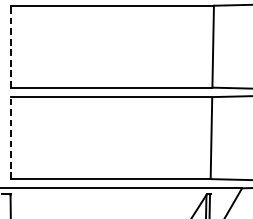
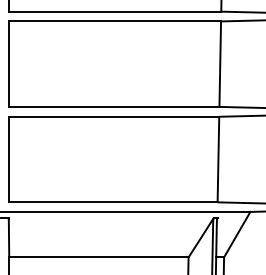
line: (11, 47) -> (9, 64), dashed -> solid
line: (11, 138) -> (9, 159), dashed -> solid

